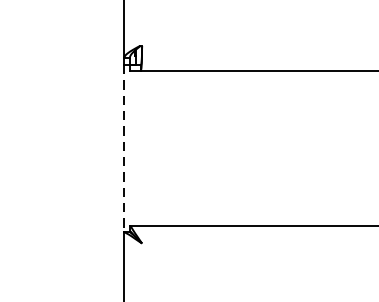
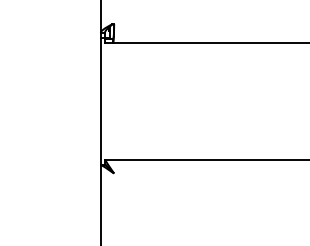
line: (124, 149) -> (100, 102), dashed -> solid

